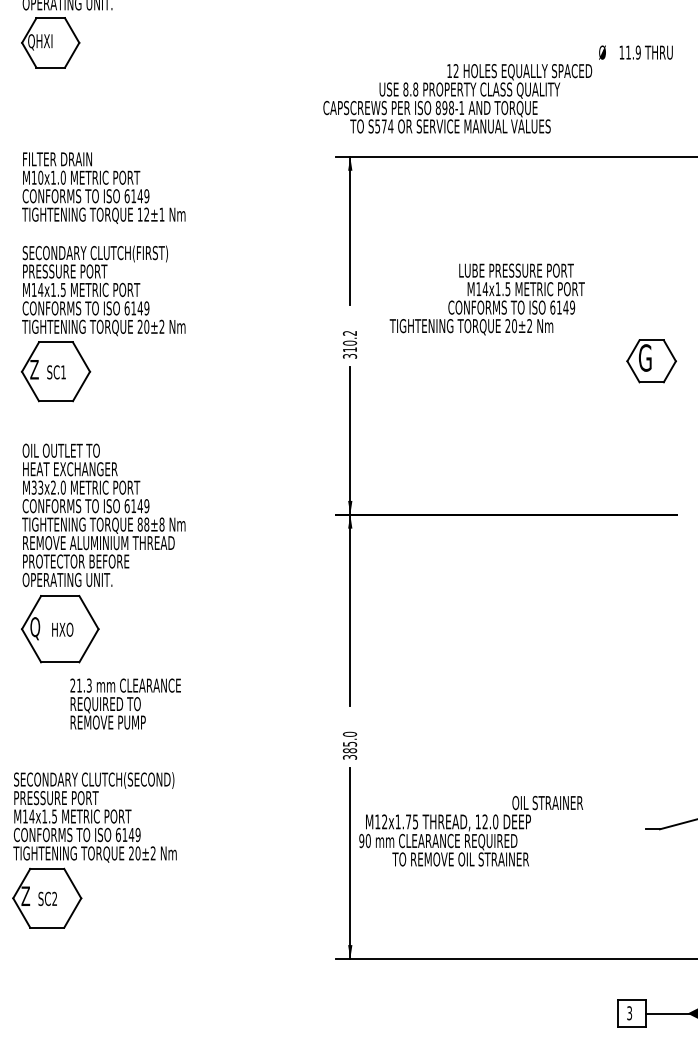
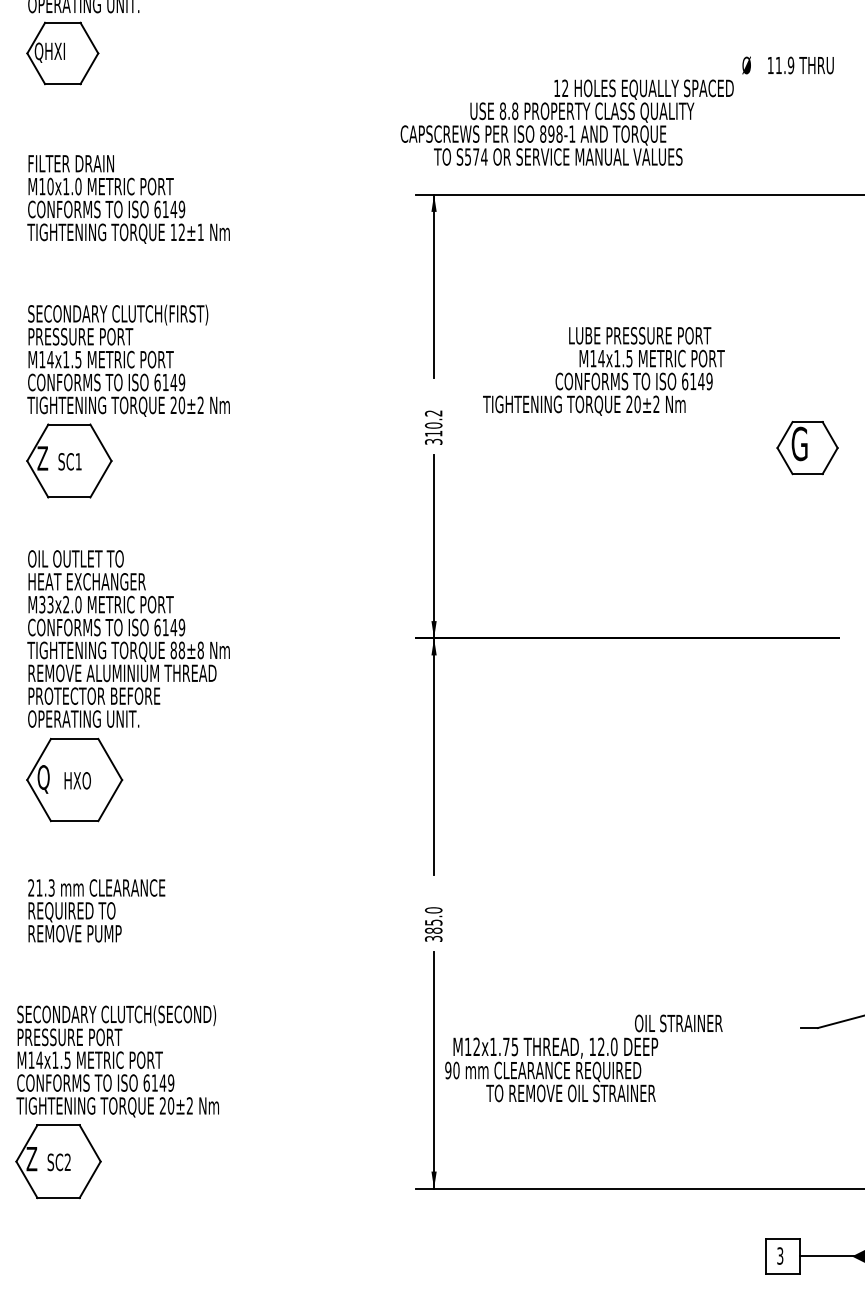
text: (103, 188) -> (128, 199), moved
text: (125, 703) -> (96, 910), moved
text: (470, 831) -> (583, 1058), moved
part: (94, 850) -> (116, 1102), moved

